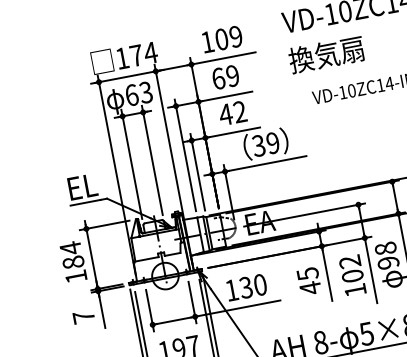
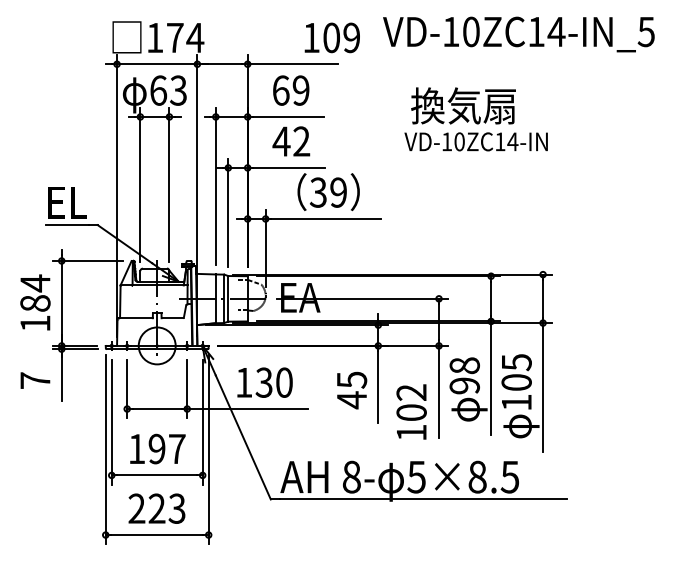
text: (221, 39) -> (331, 37), moved
text: (326, 54) -> (463, 105), moved
text: (352, 275) -> (411, 411), moved

